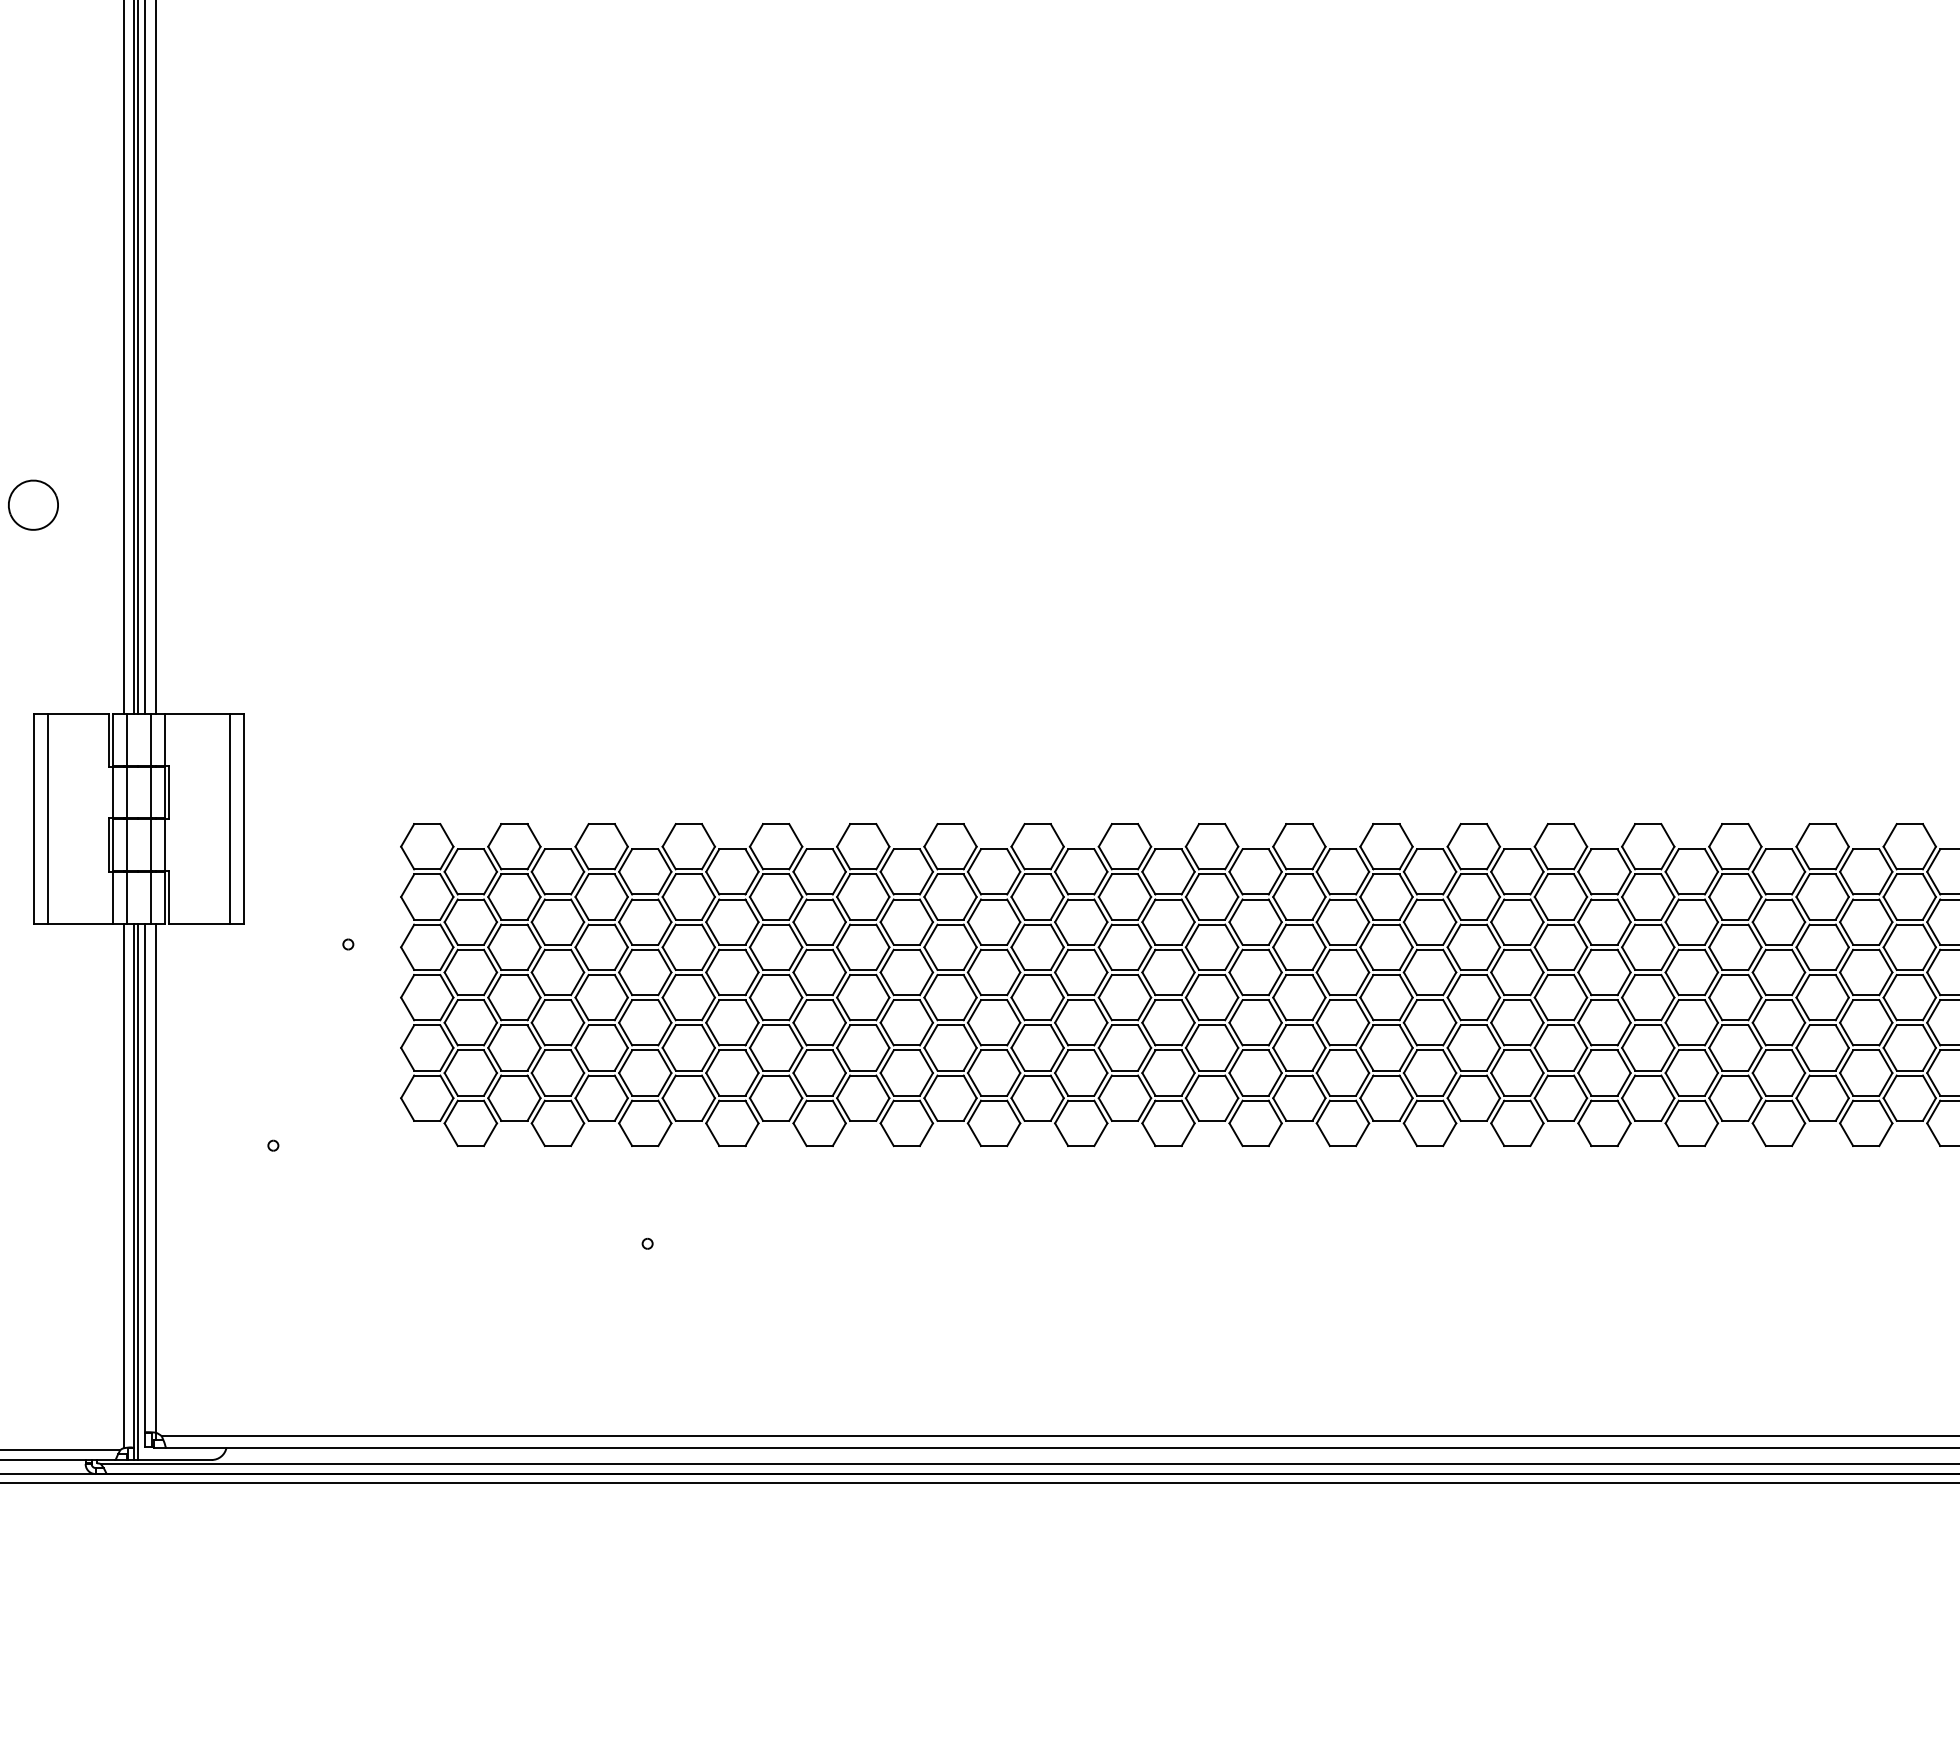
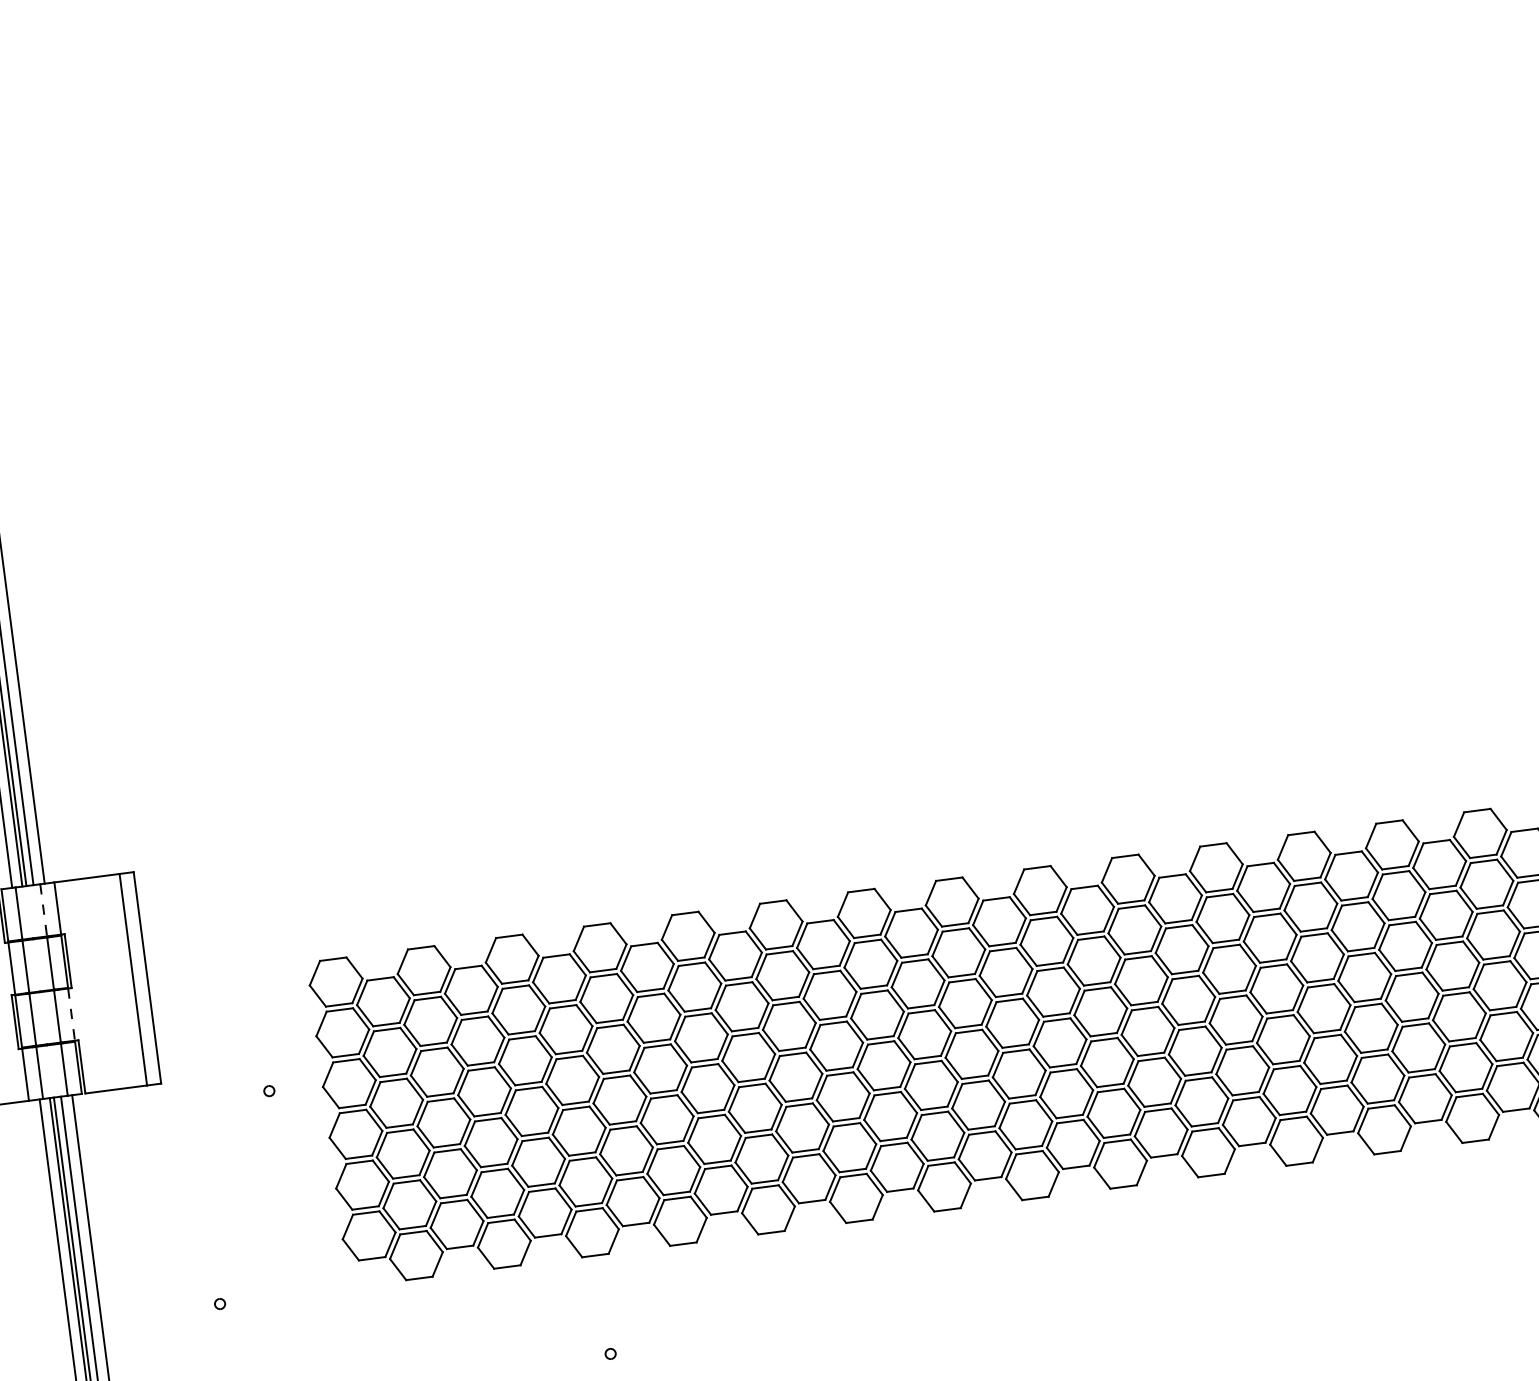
line: (151, 739) -> (43, 910), solid -> dashed
line: (165, 844) -> (71, 1014), solid -> dashed

